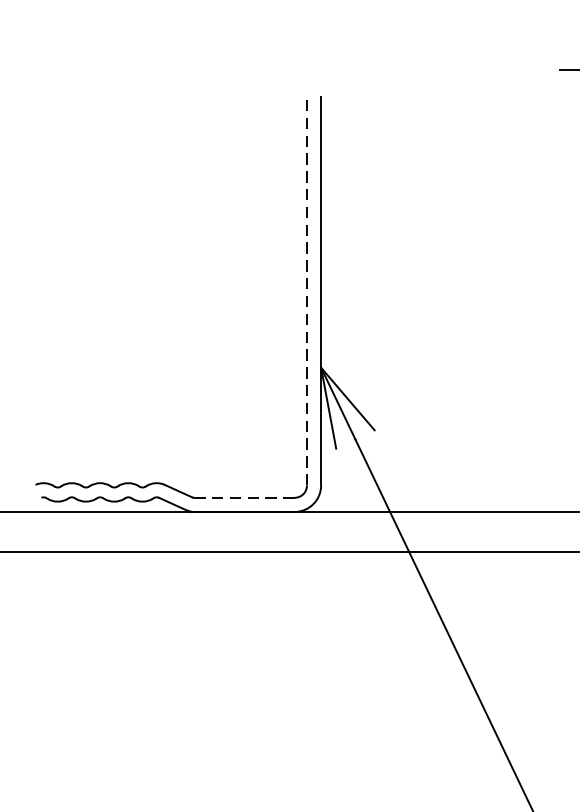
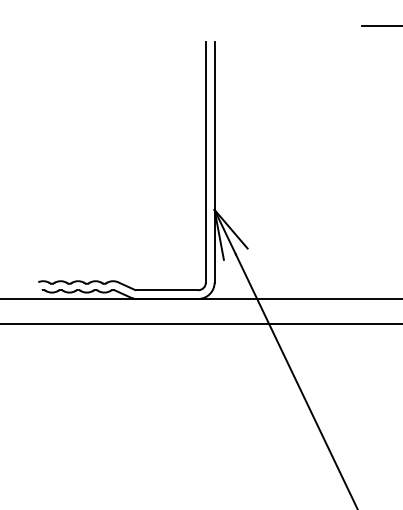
line: (306, 290) -> (205, 162), dashed -> solid
line: (244, 498) -> (167, 290), dashed -> solid

